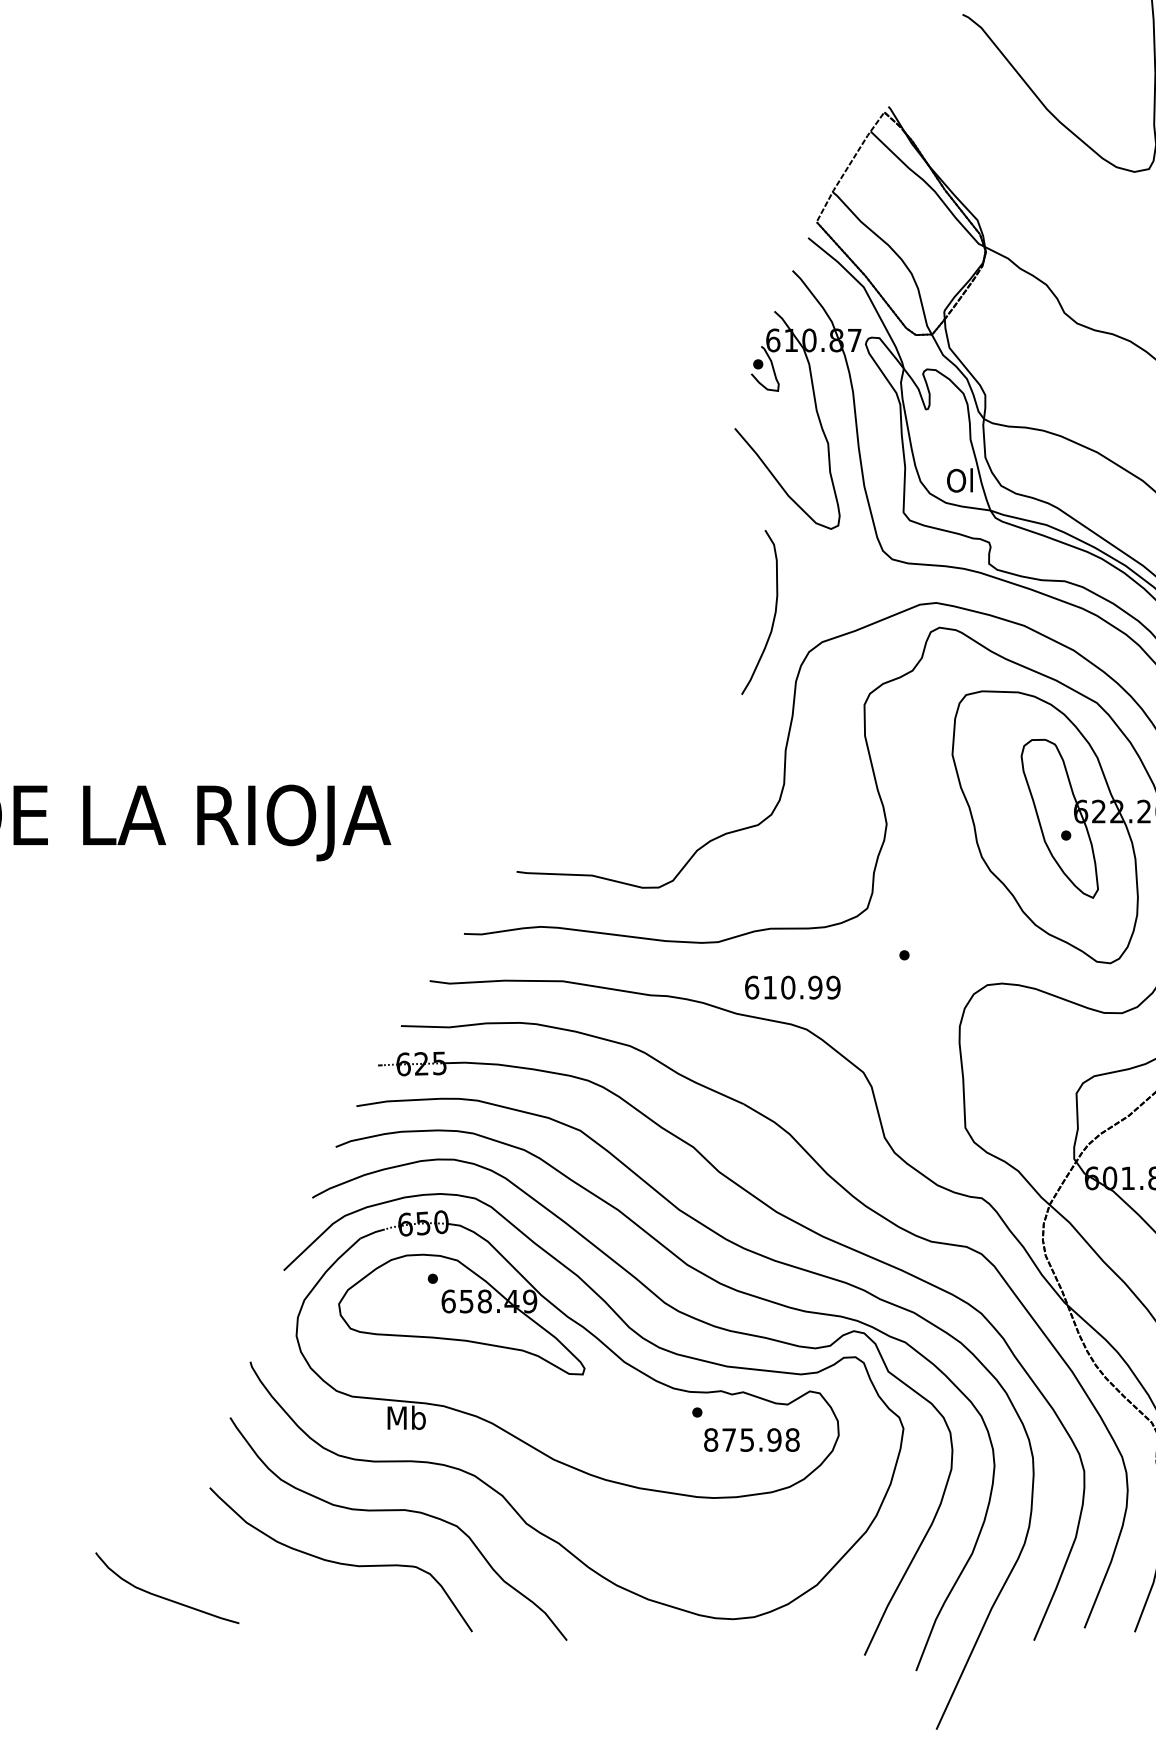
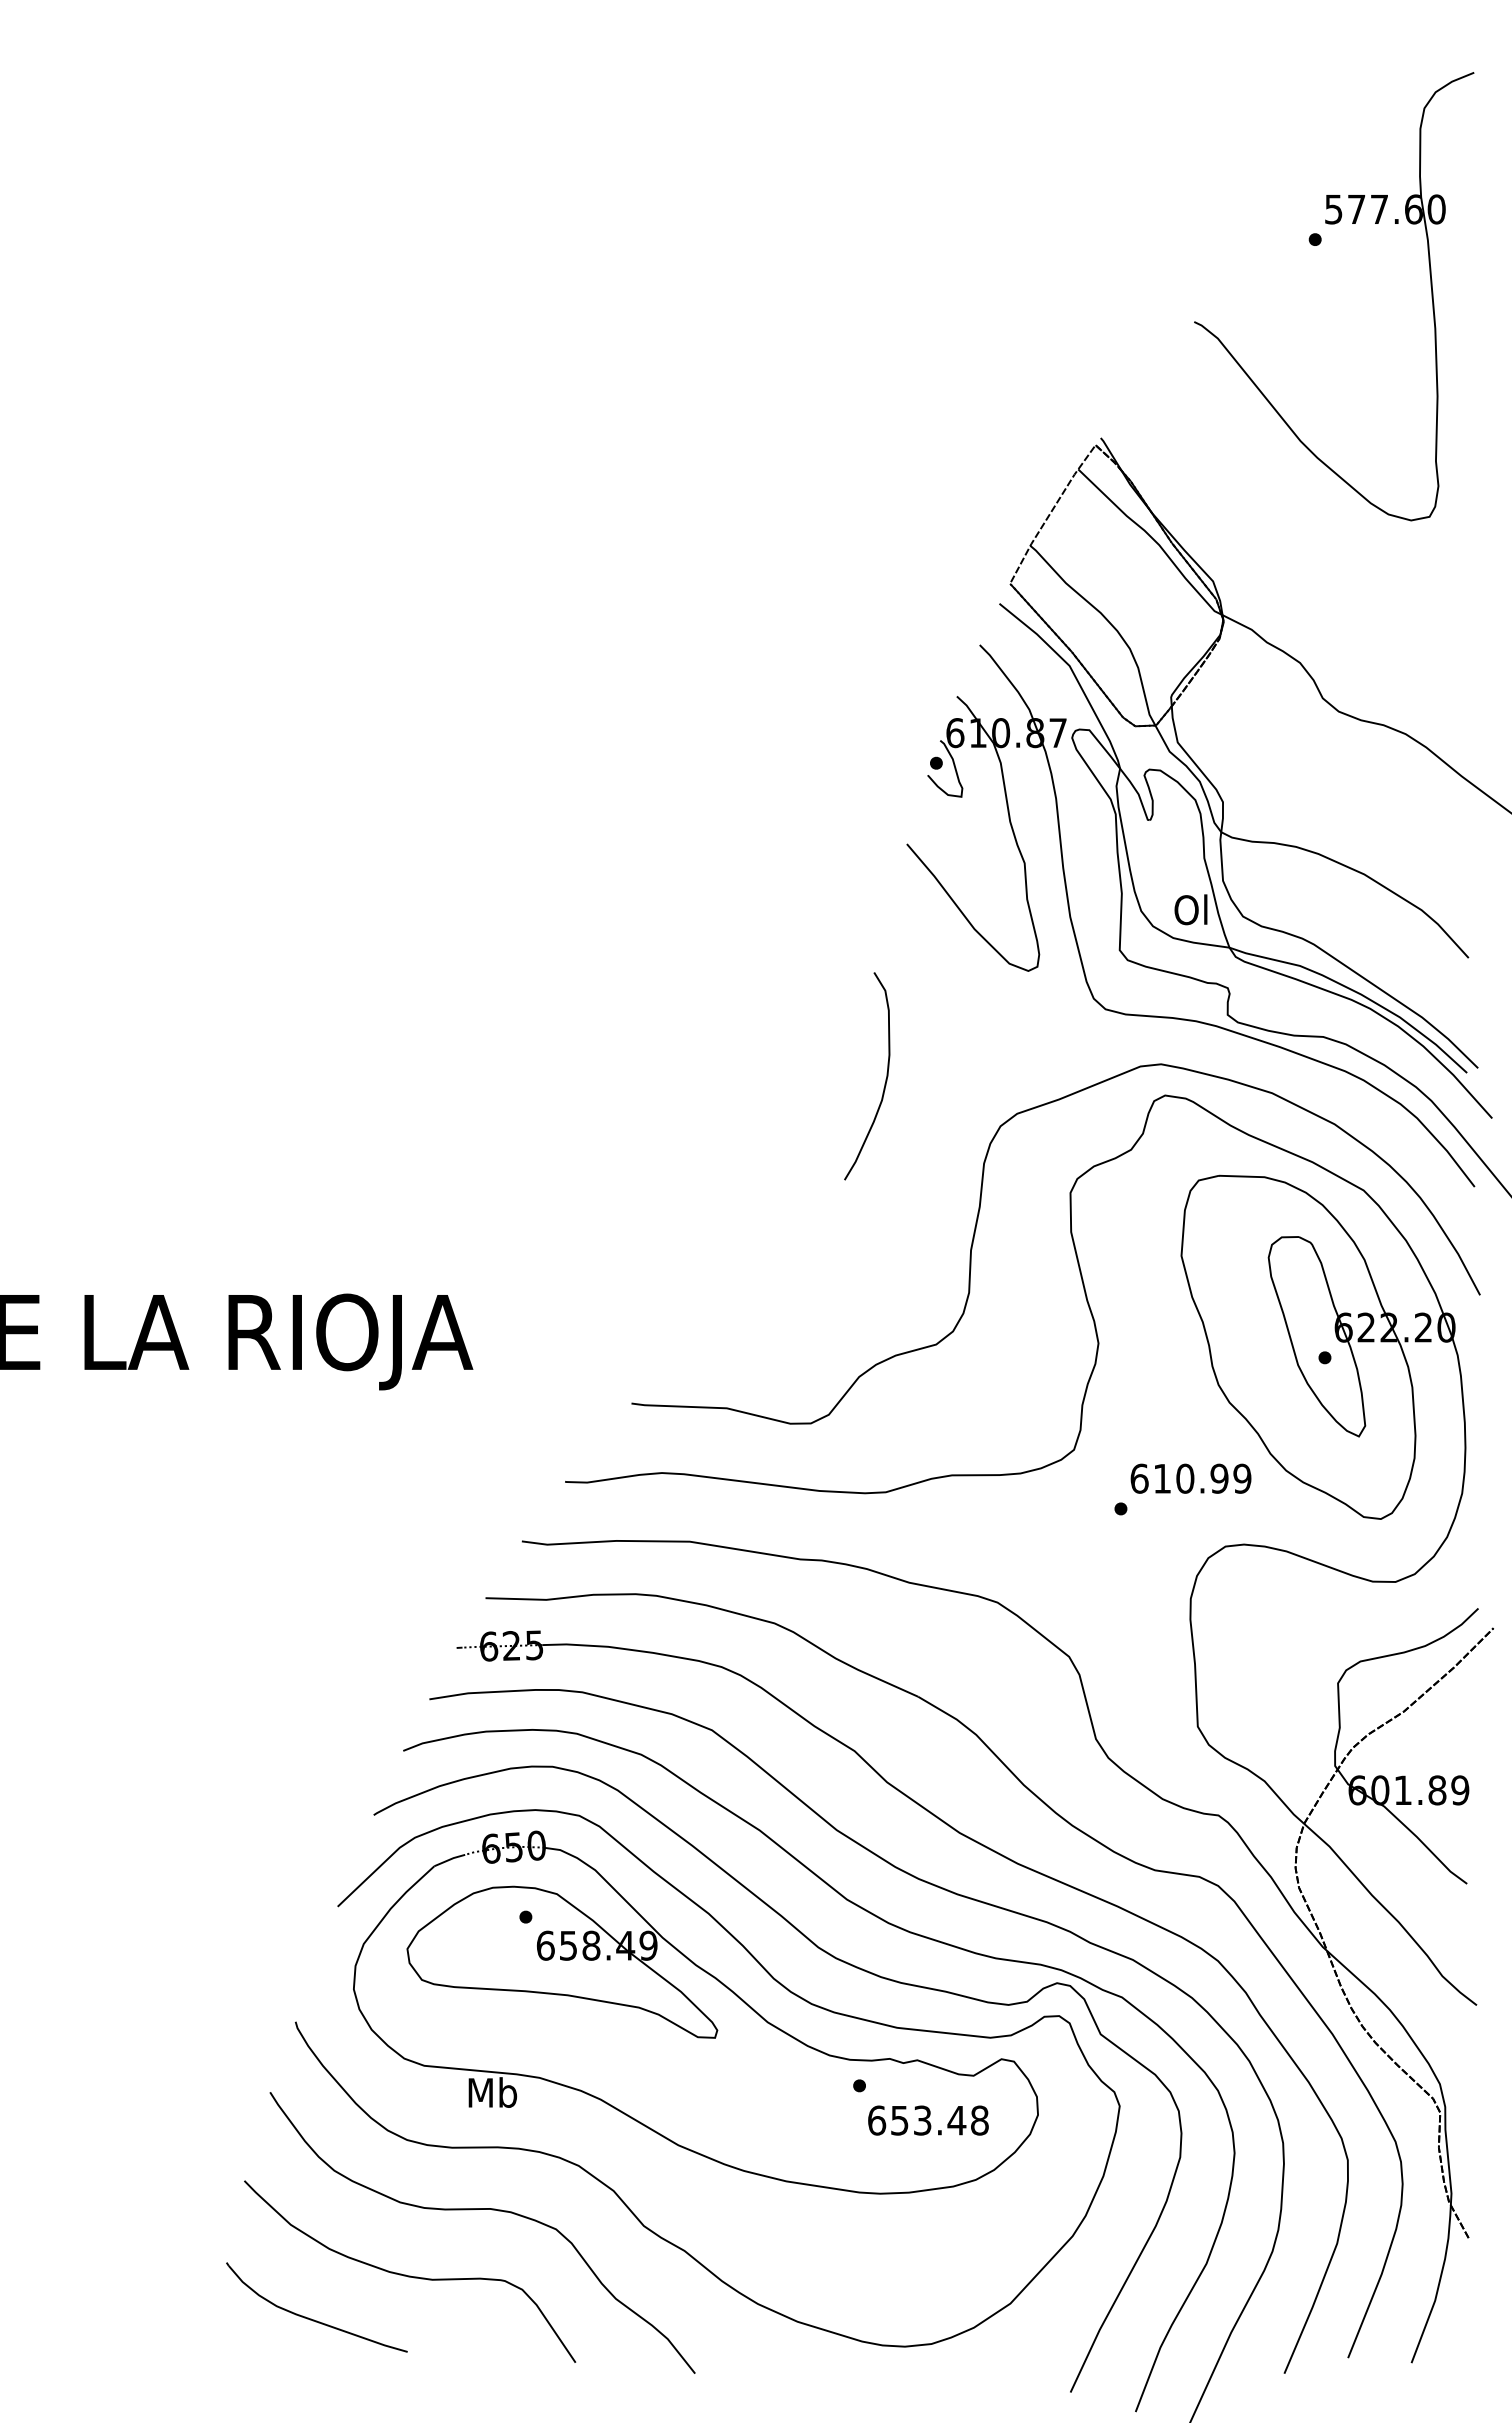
curve: (774, 614) -> (885, 1079), moved
text: (792, 987) -> (1190, 1478), moved
text: (743, 1439) -> (917, 2120), 875.98 -> 653.48
part: (163, 1596) -> (311, 2318), moved

